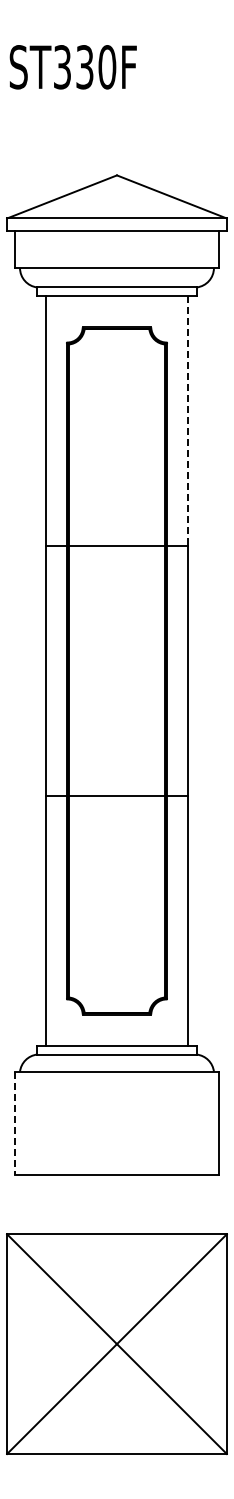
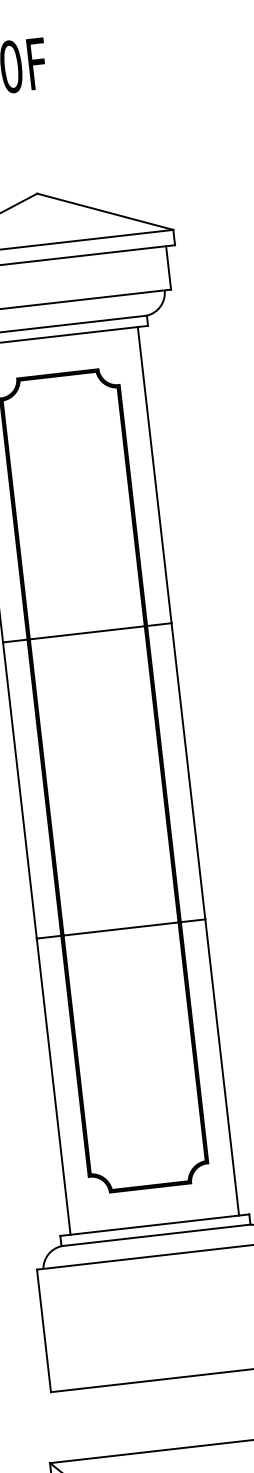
line: (188, 421) -> (155, 475), dashed -> solid
line: (14, 1123) -> (43, 1330), dashed -> solid

